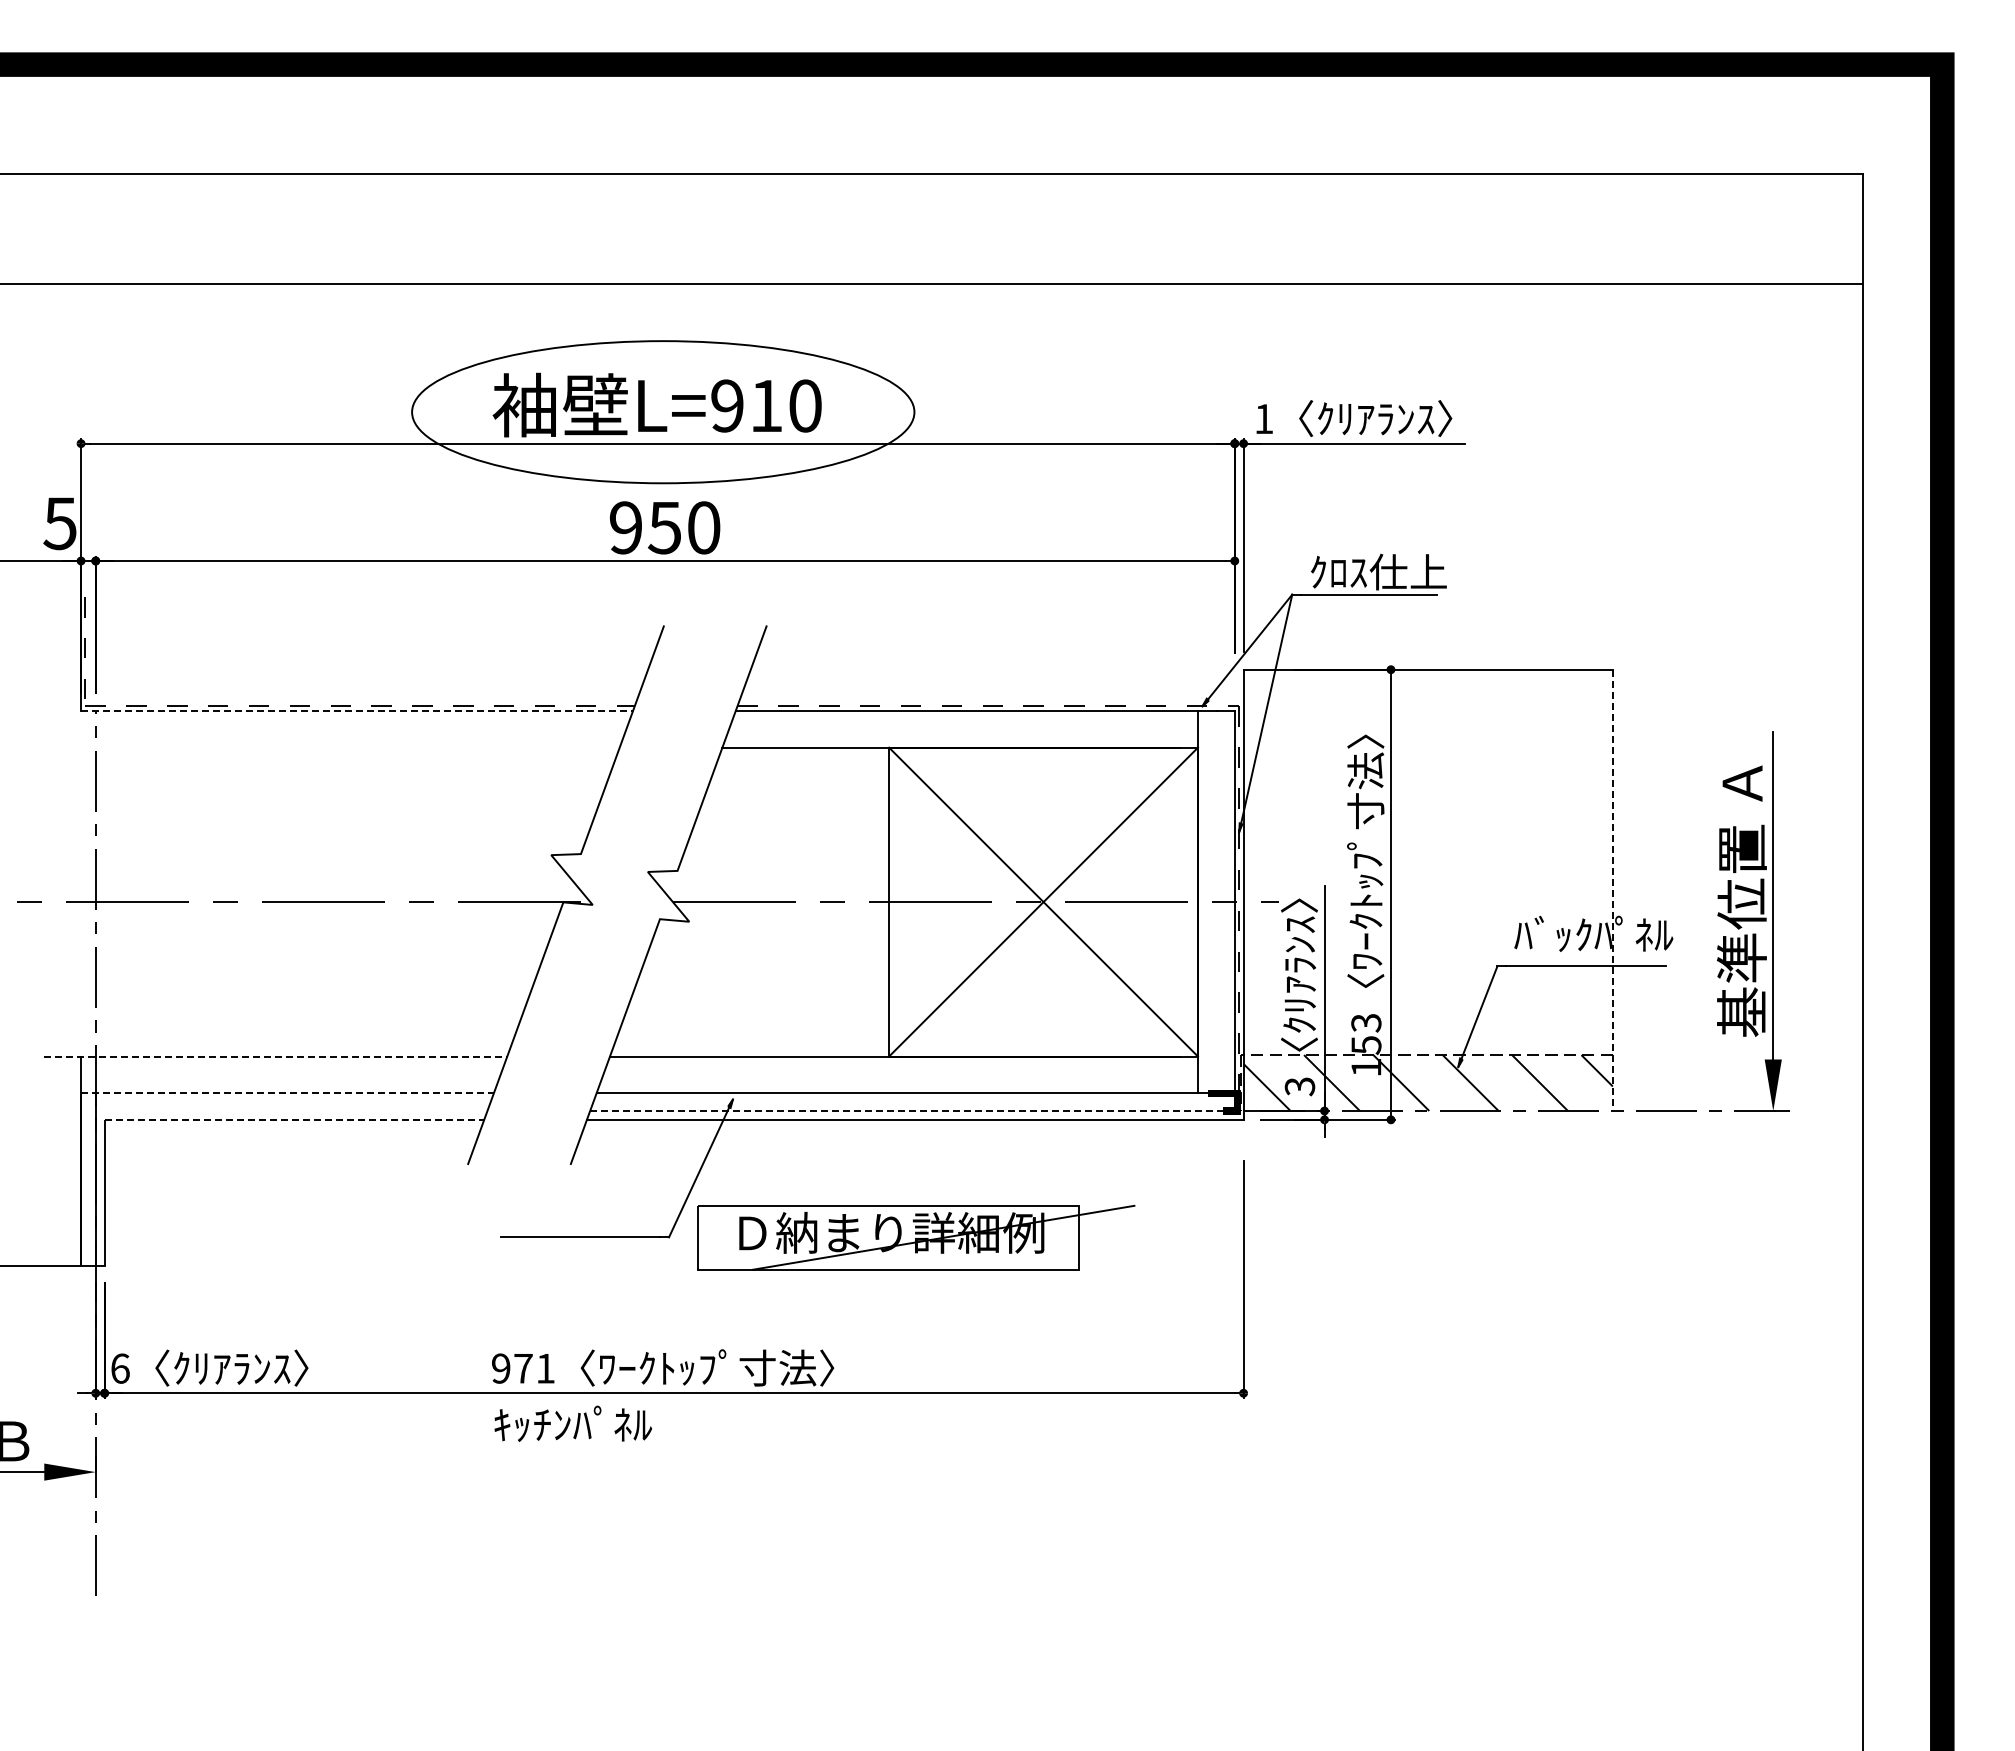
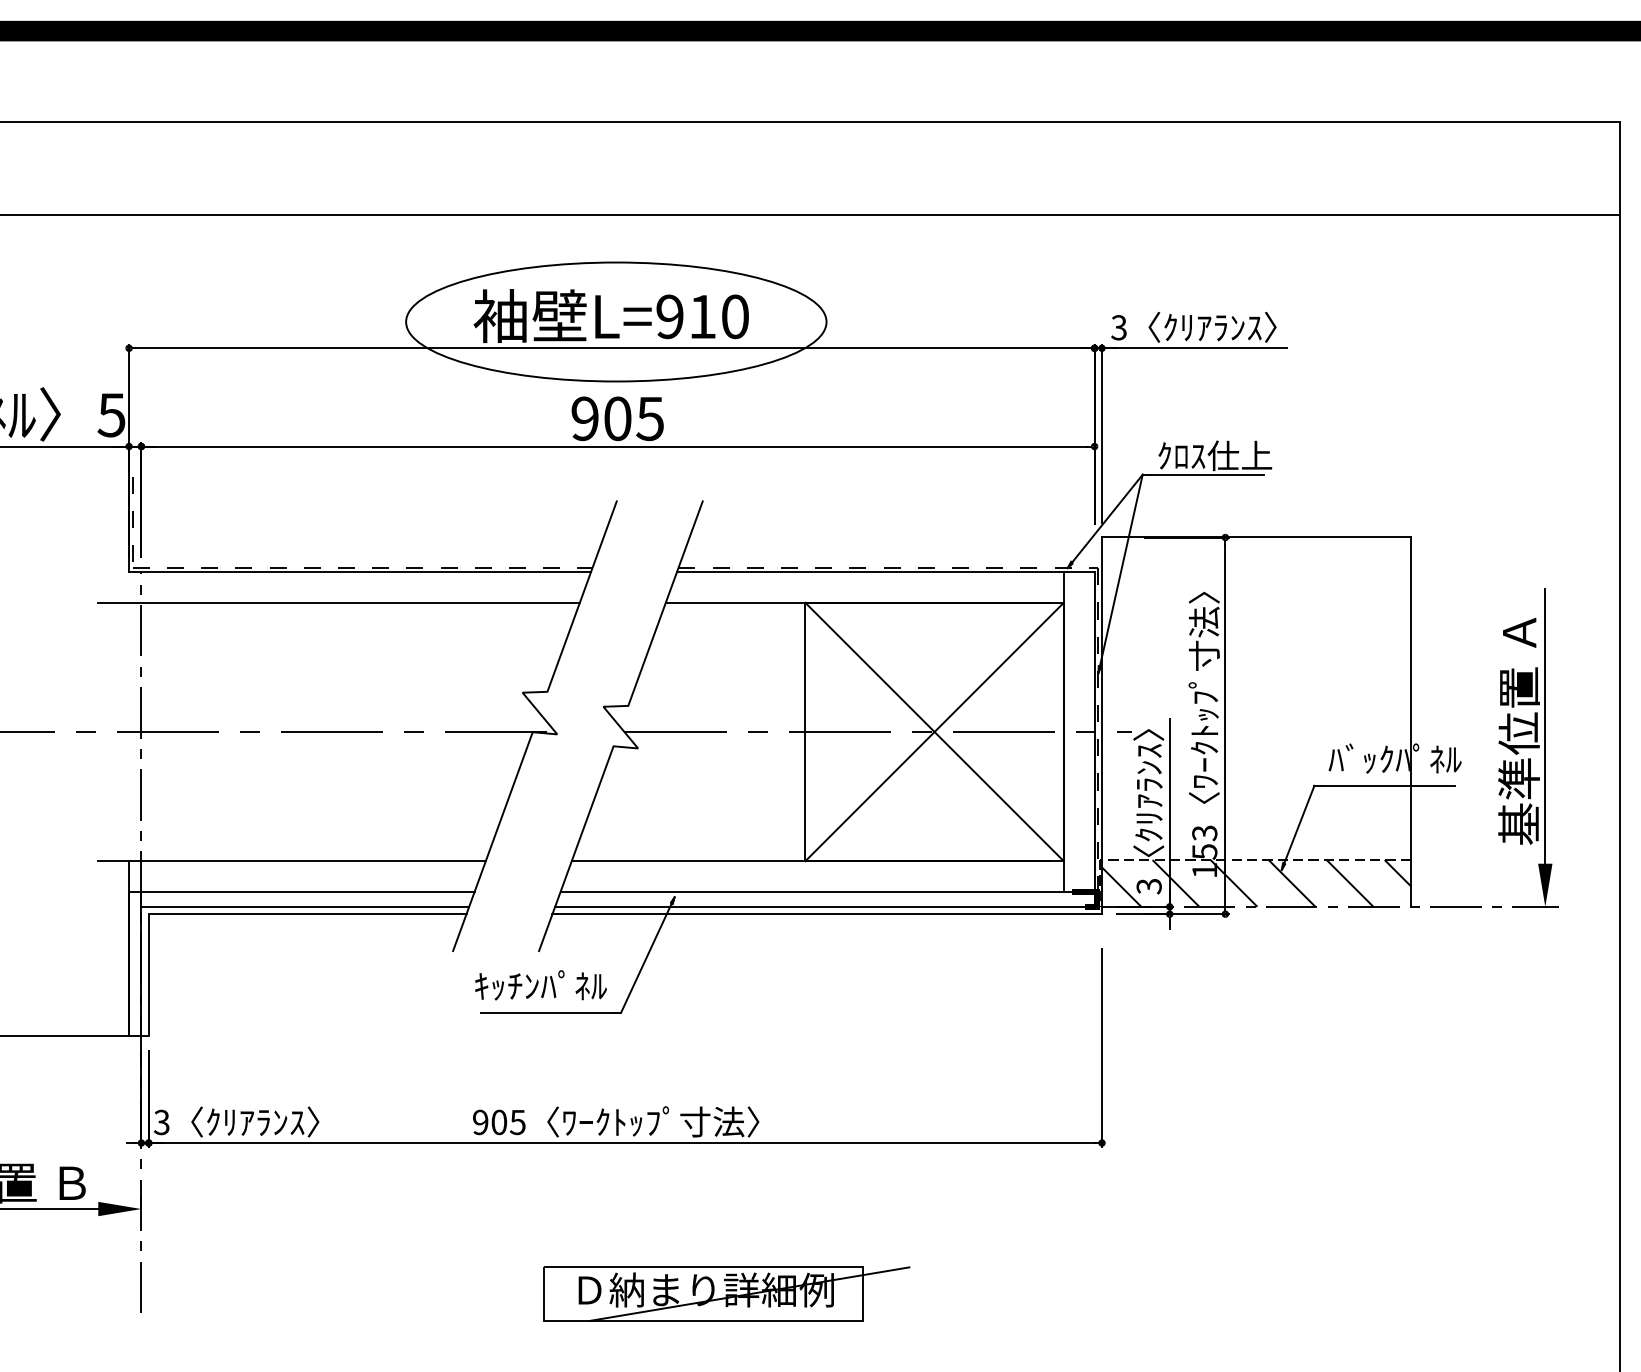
text: (1263, 418) -> (1118, 327), 1 -> 3
text: (683, 527) -> (633, 418), 950 -> 905
line: (357, 710) -> (360, 571), dashed -> solid
line: (331, 747) -> (338, 602), added
line: (1612, 890) -> (1410, 722), dashed -> solid
line: (275, 1056) -> (291, 861), dashed -> solid
line: (287, 1093) -> (301, 892), dashed -> solid
line: (291, 1110) -> (305, 906), added
line: (912, 1110) -> (824, 906), dashed -> solid
line: (294, 1119) -> (307, 913), dashed -> solid
part: (916, 1237) -> (727, 1293), moved
text: (119, 1368) -> (161, 1122), 6 -> 3
text: (534, 1368) -> (508, 1122), 971 -> 905
text: (573, 1423) -> (541, 985), moved

